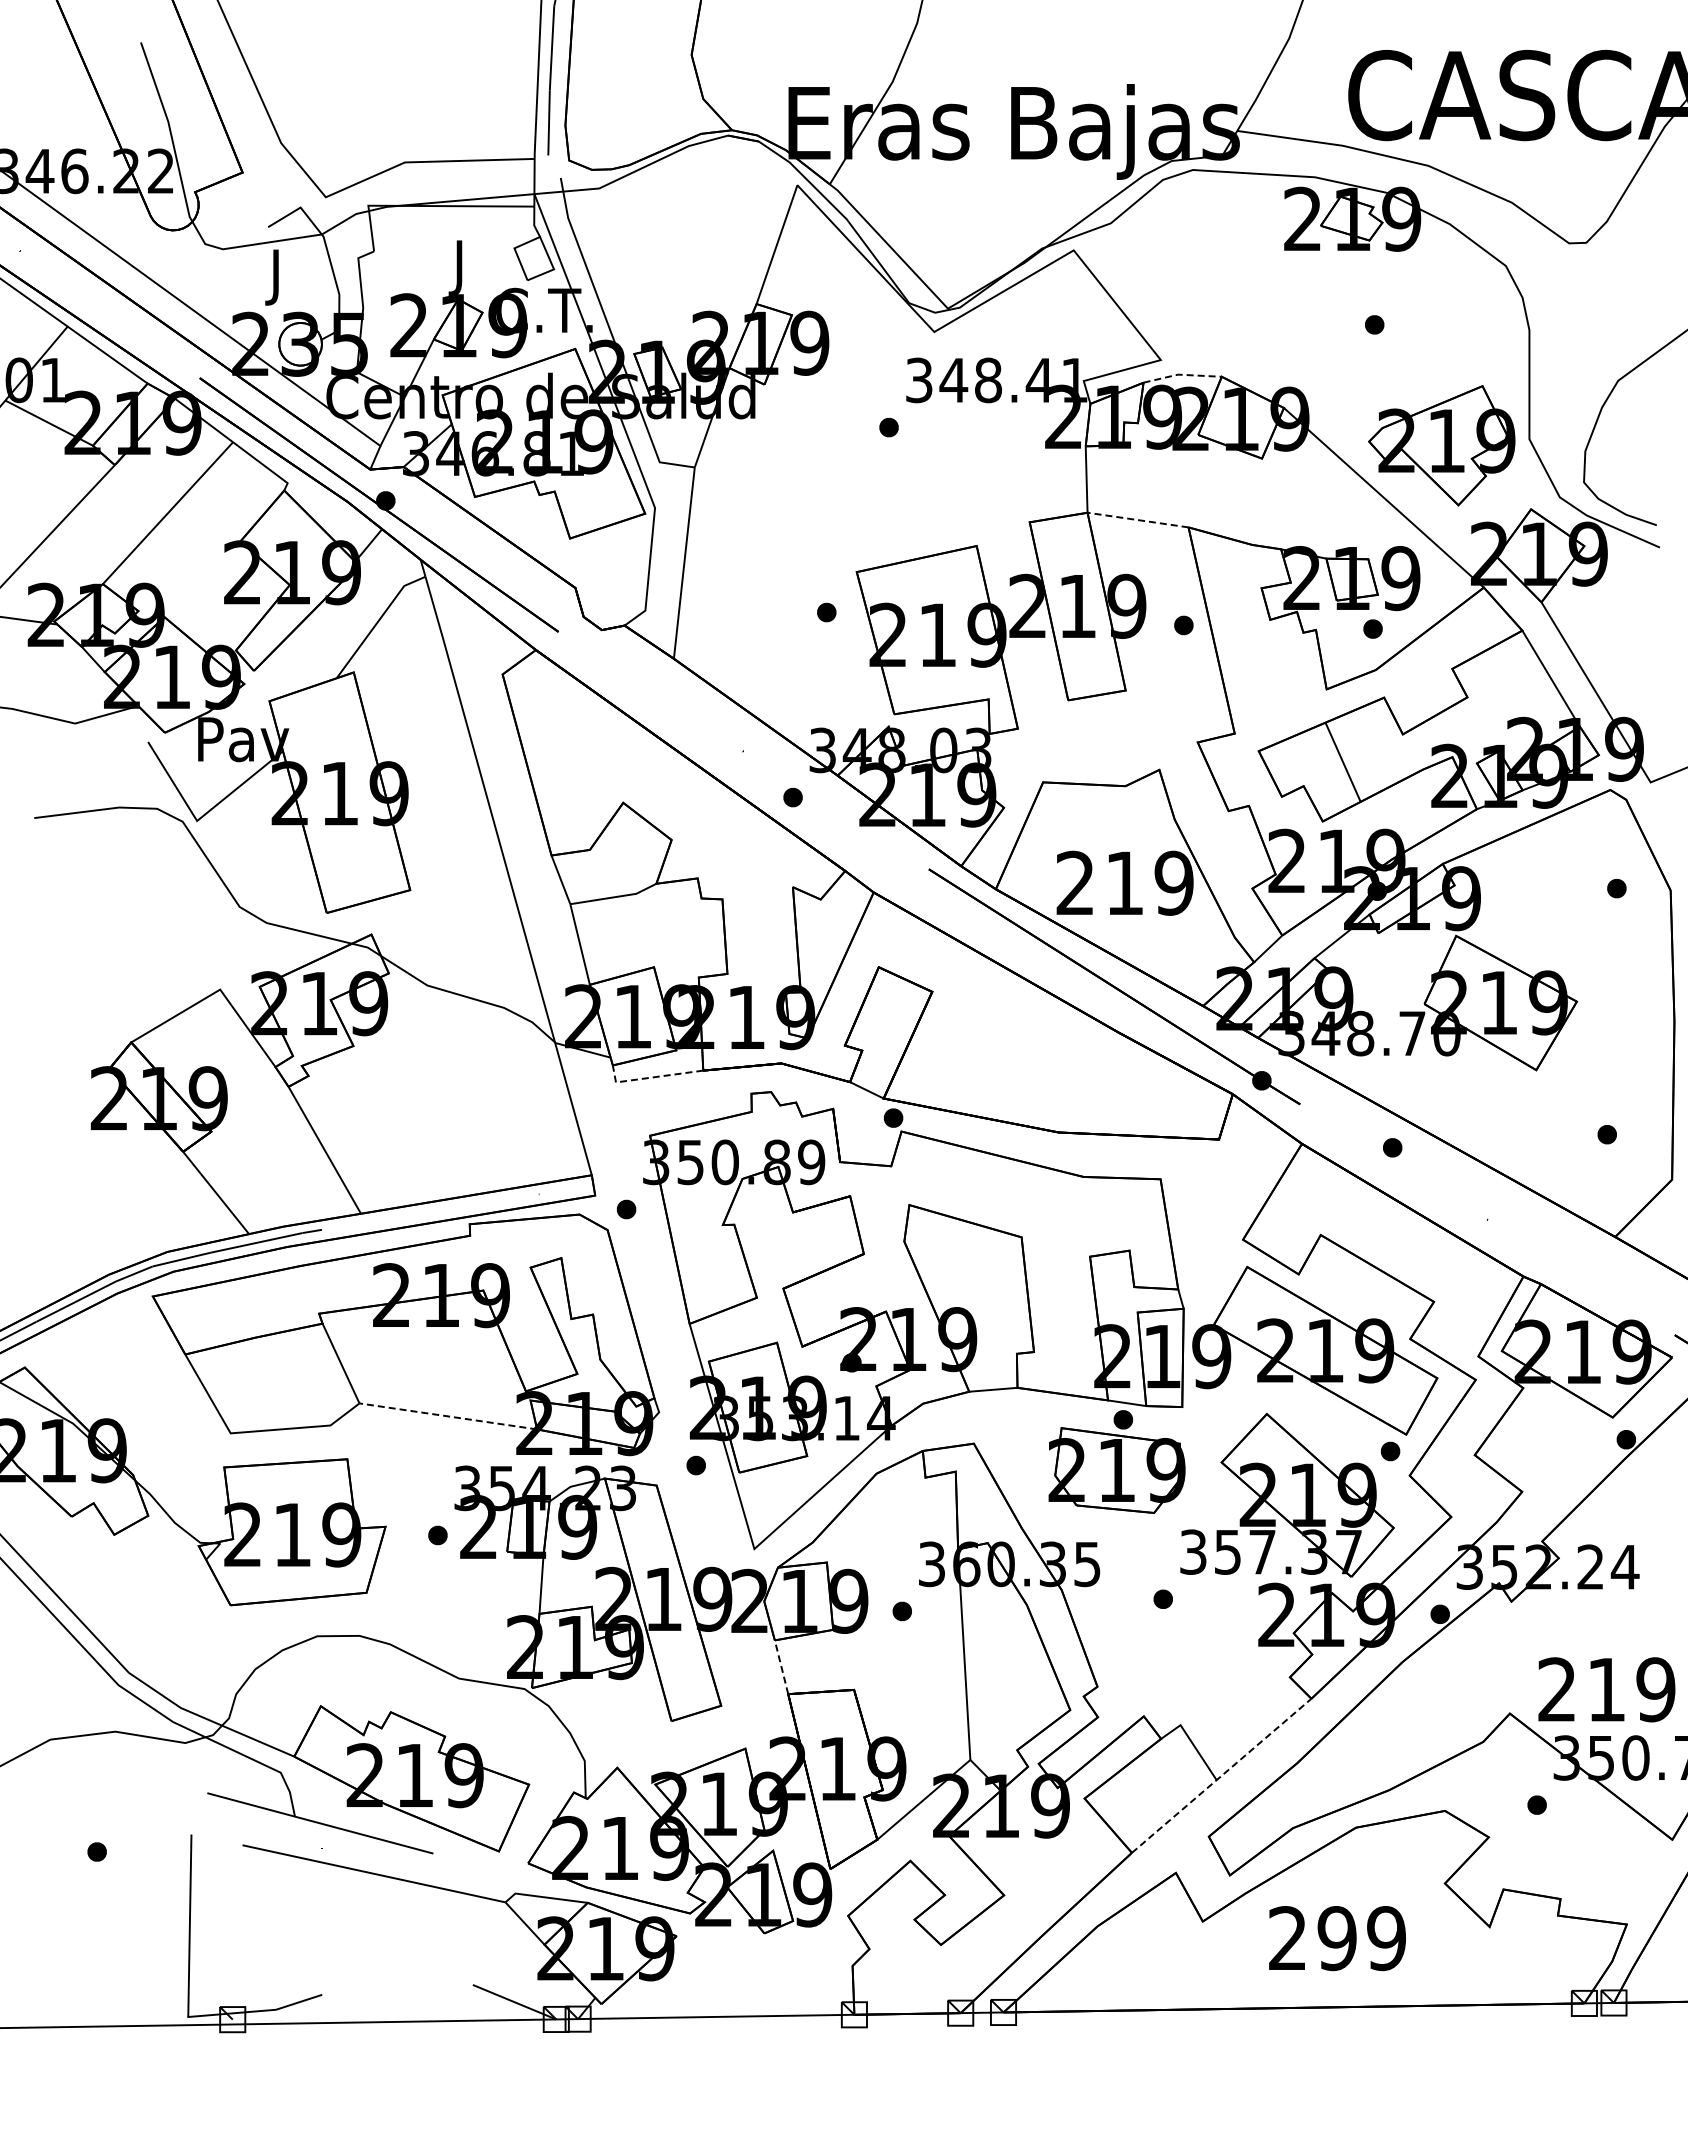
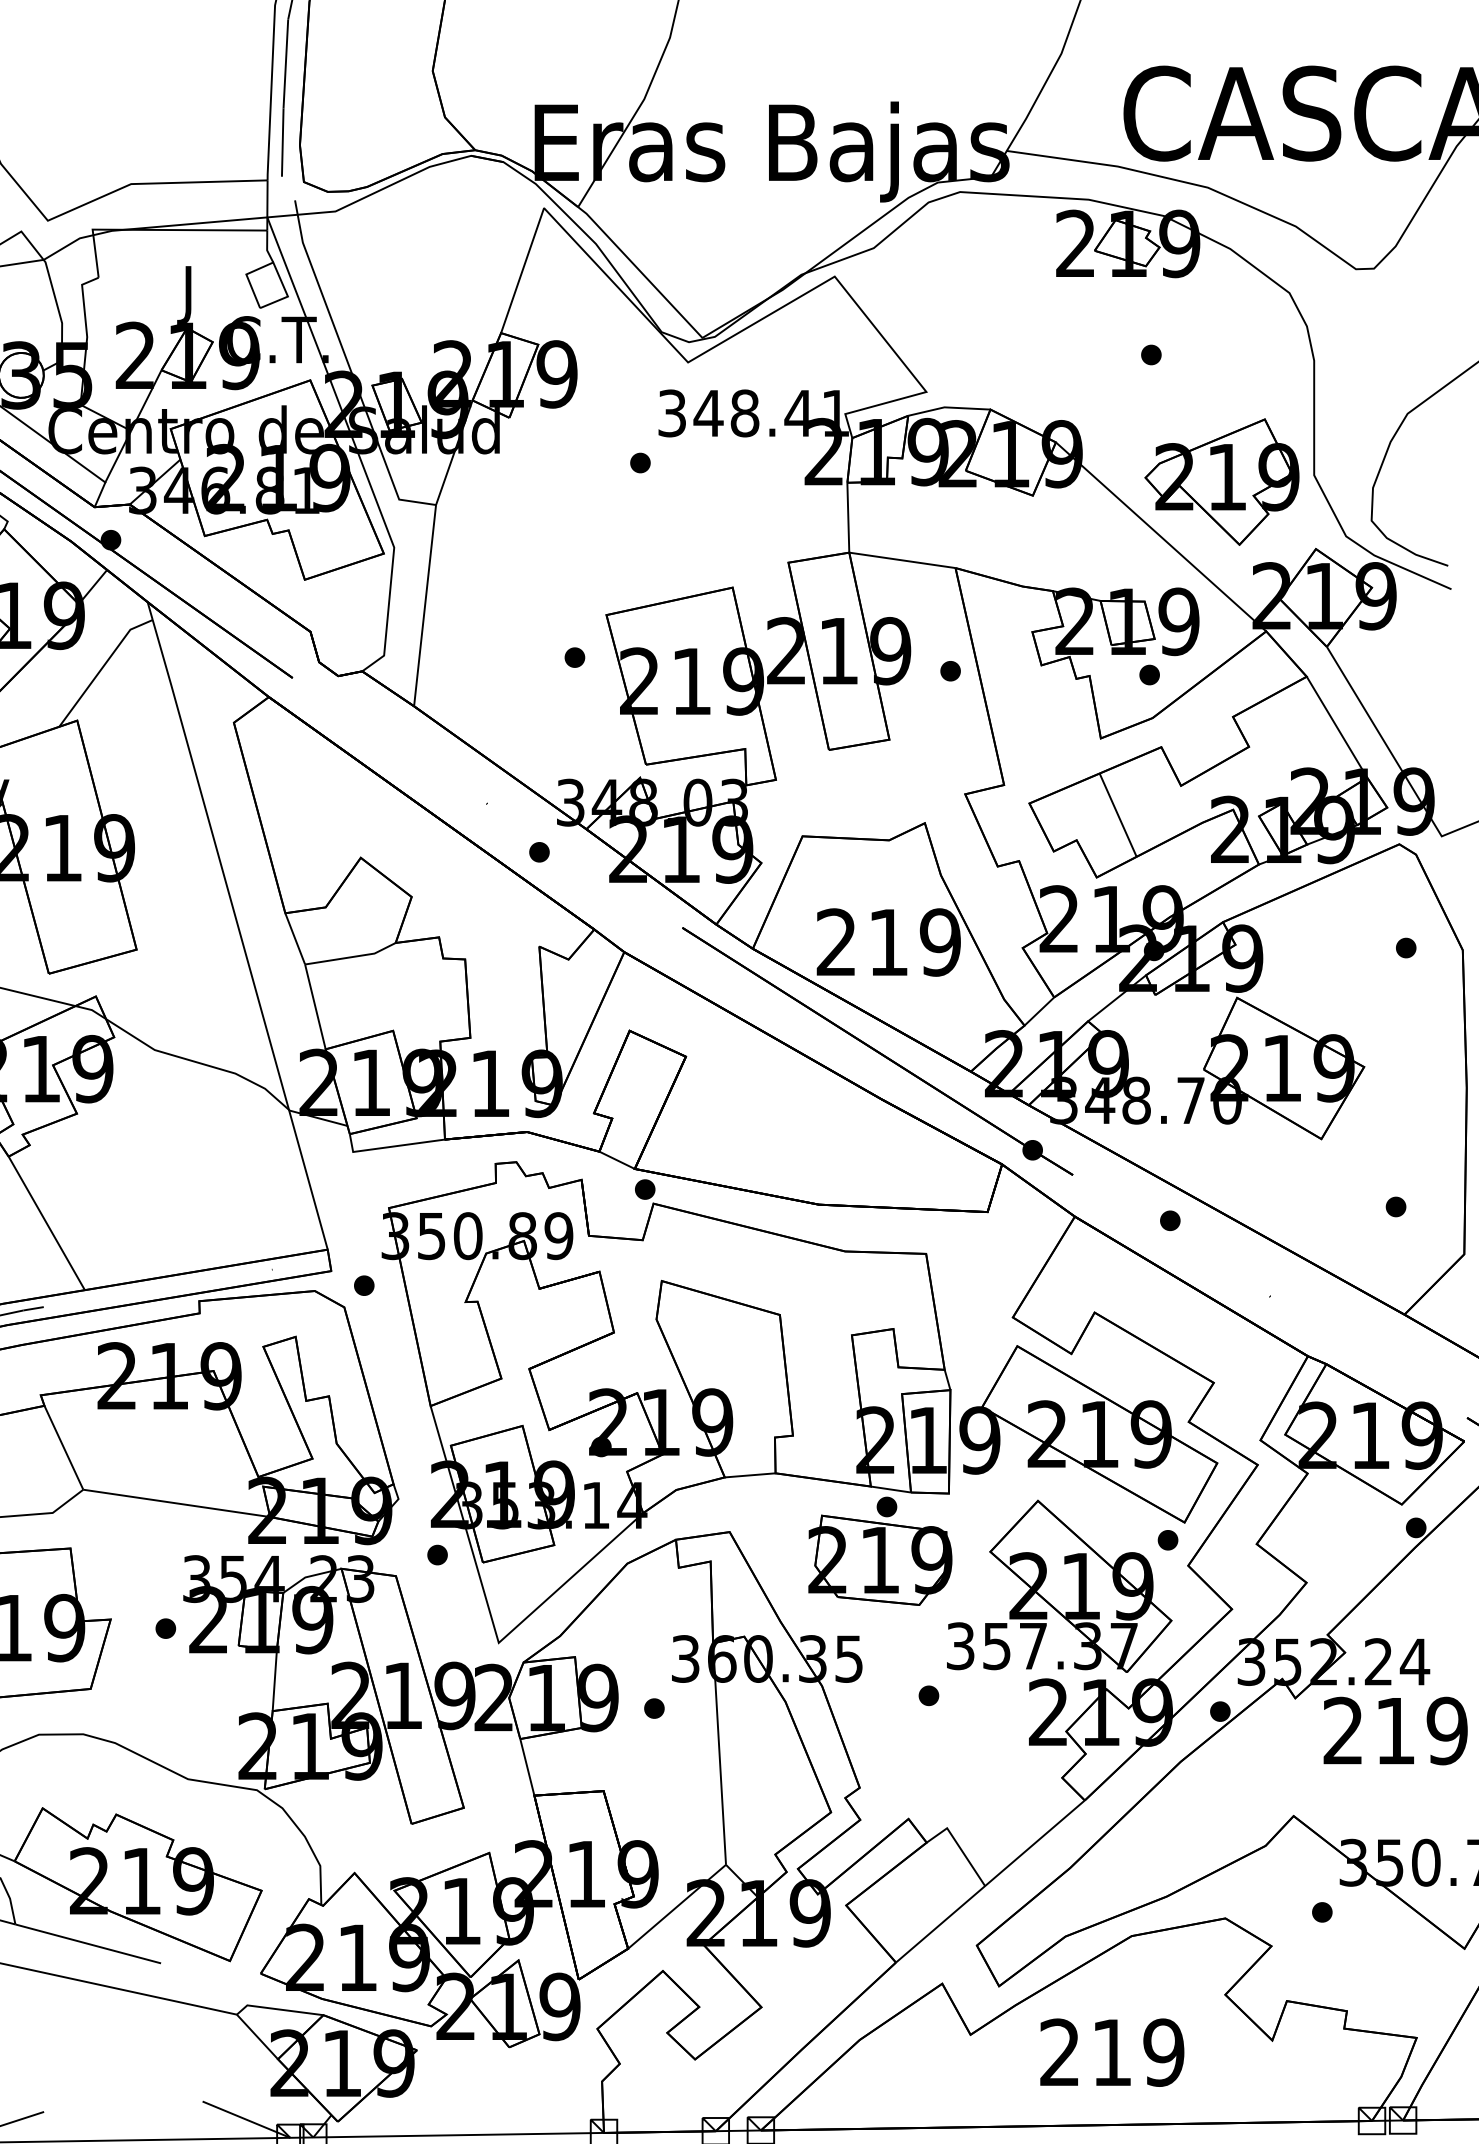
line: (1182, 374) -> (949, 407), dashed -> solid
line: (1137, 520) -> (901, 560), dashed -> solid
line: (650, 1077) -> (389, 1146), dashed -> solid
line: (448, 1416) -> (176, 1503), dashed -> solid
line: (781, 1667) -> (527, 1767), dashed -> solid
text: (1606, 1689) -> (1395, 1730), moved
line: (1222, 1775) -> (991, 1881), dashed -> solid
text: (1336, 1938) -> (1111, 2052), 299 -> 219

